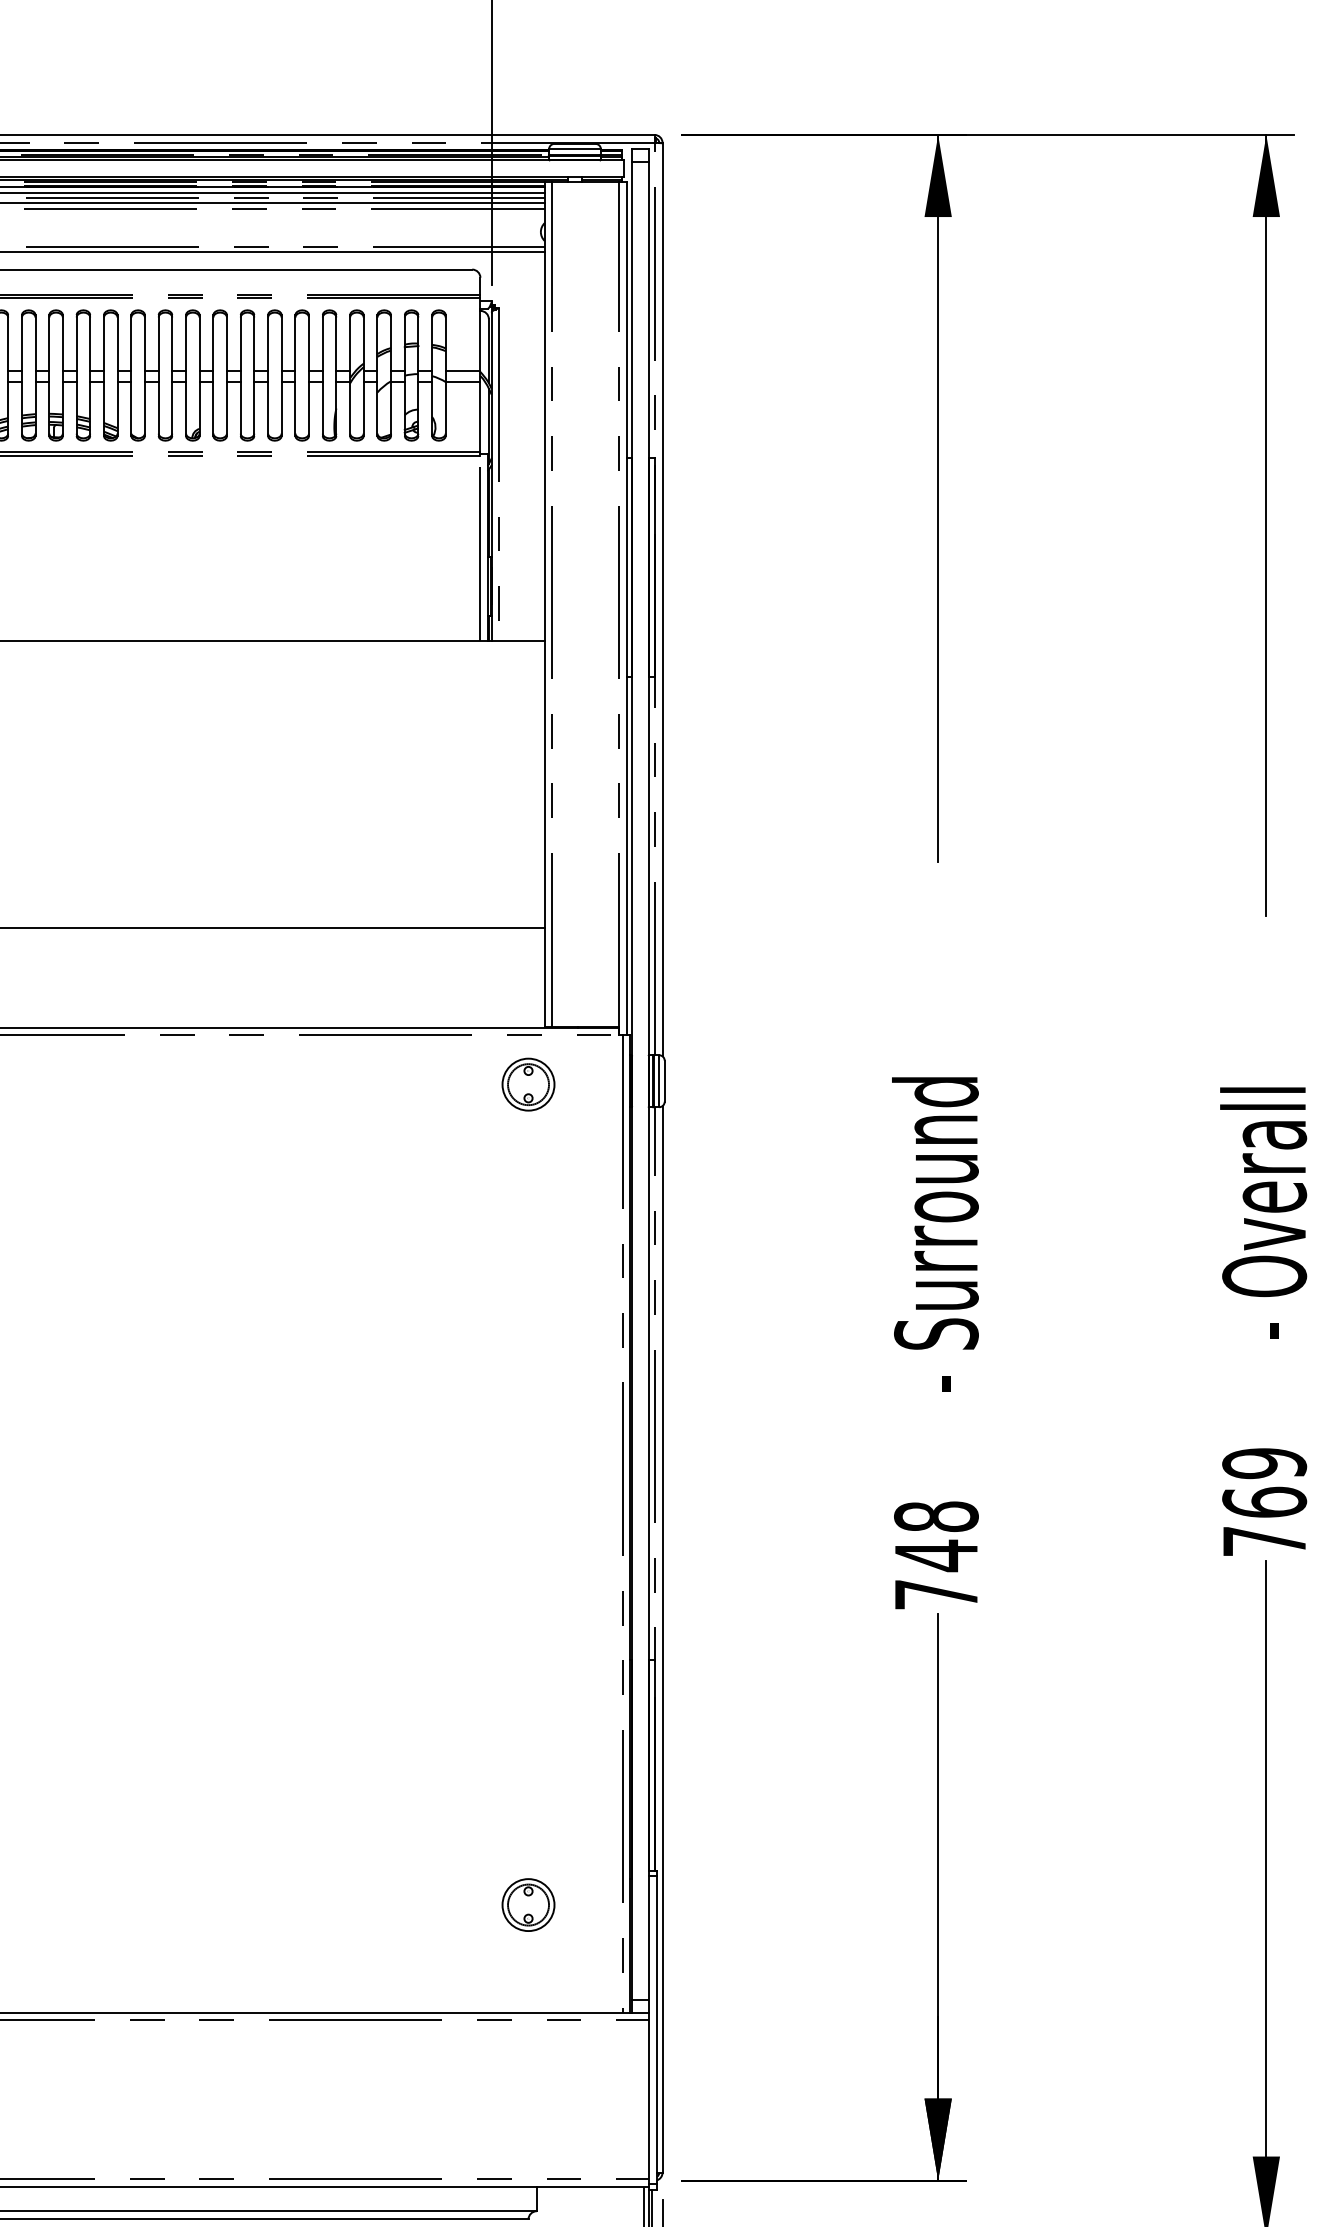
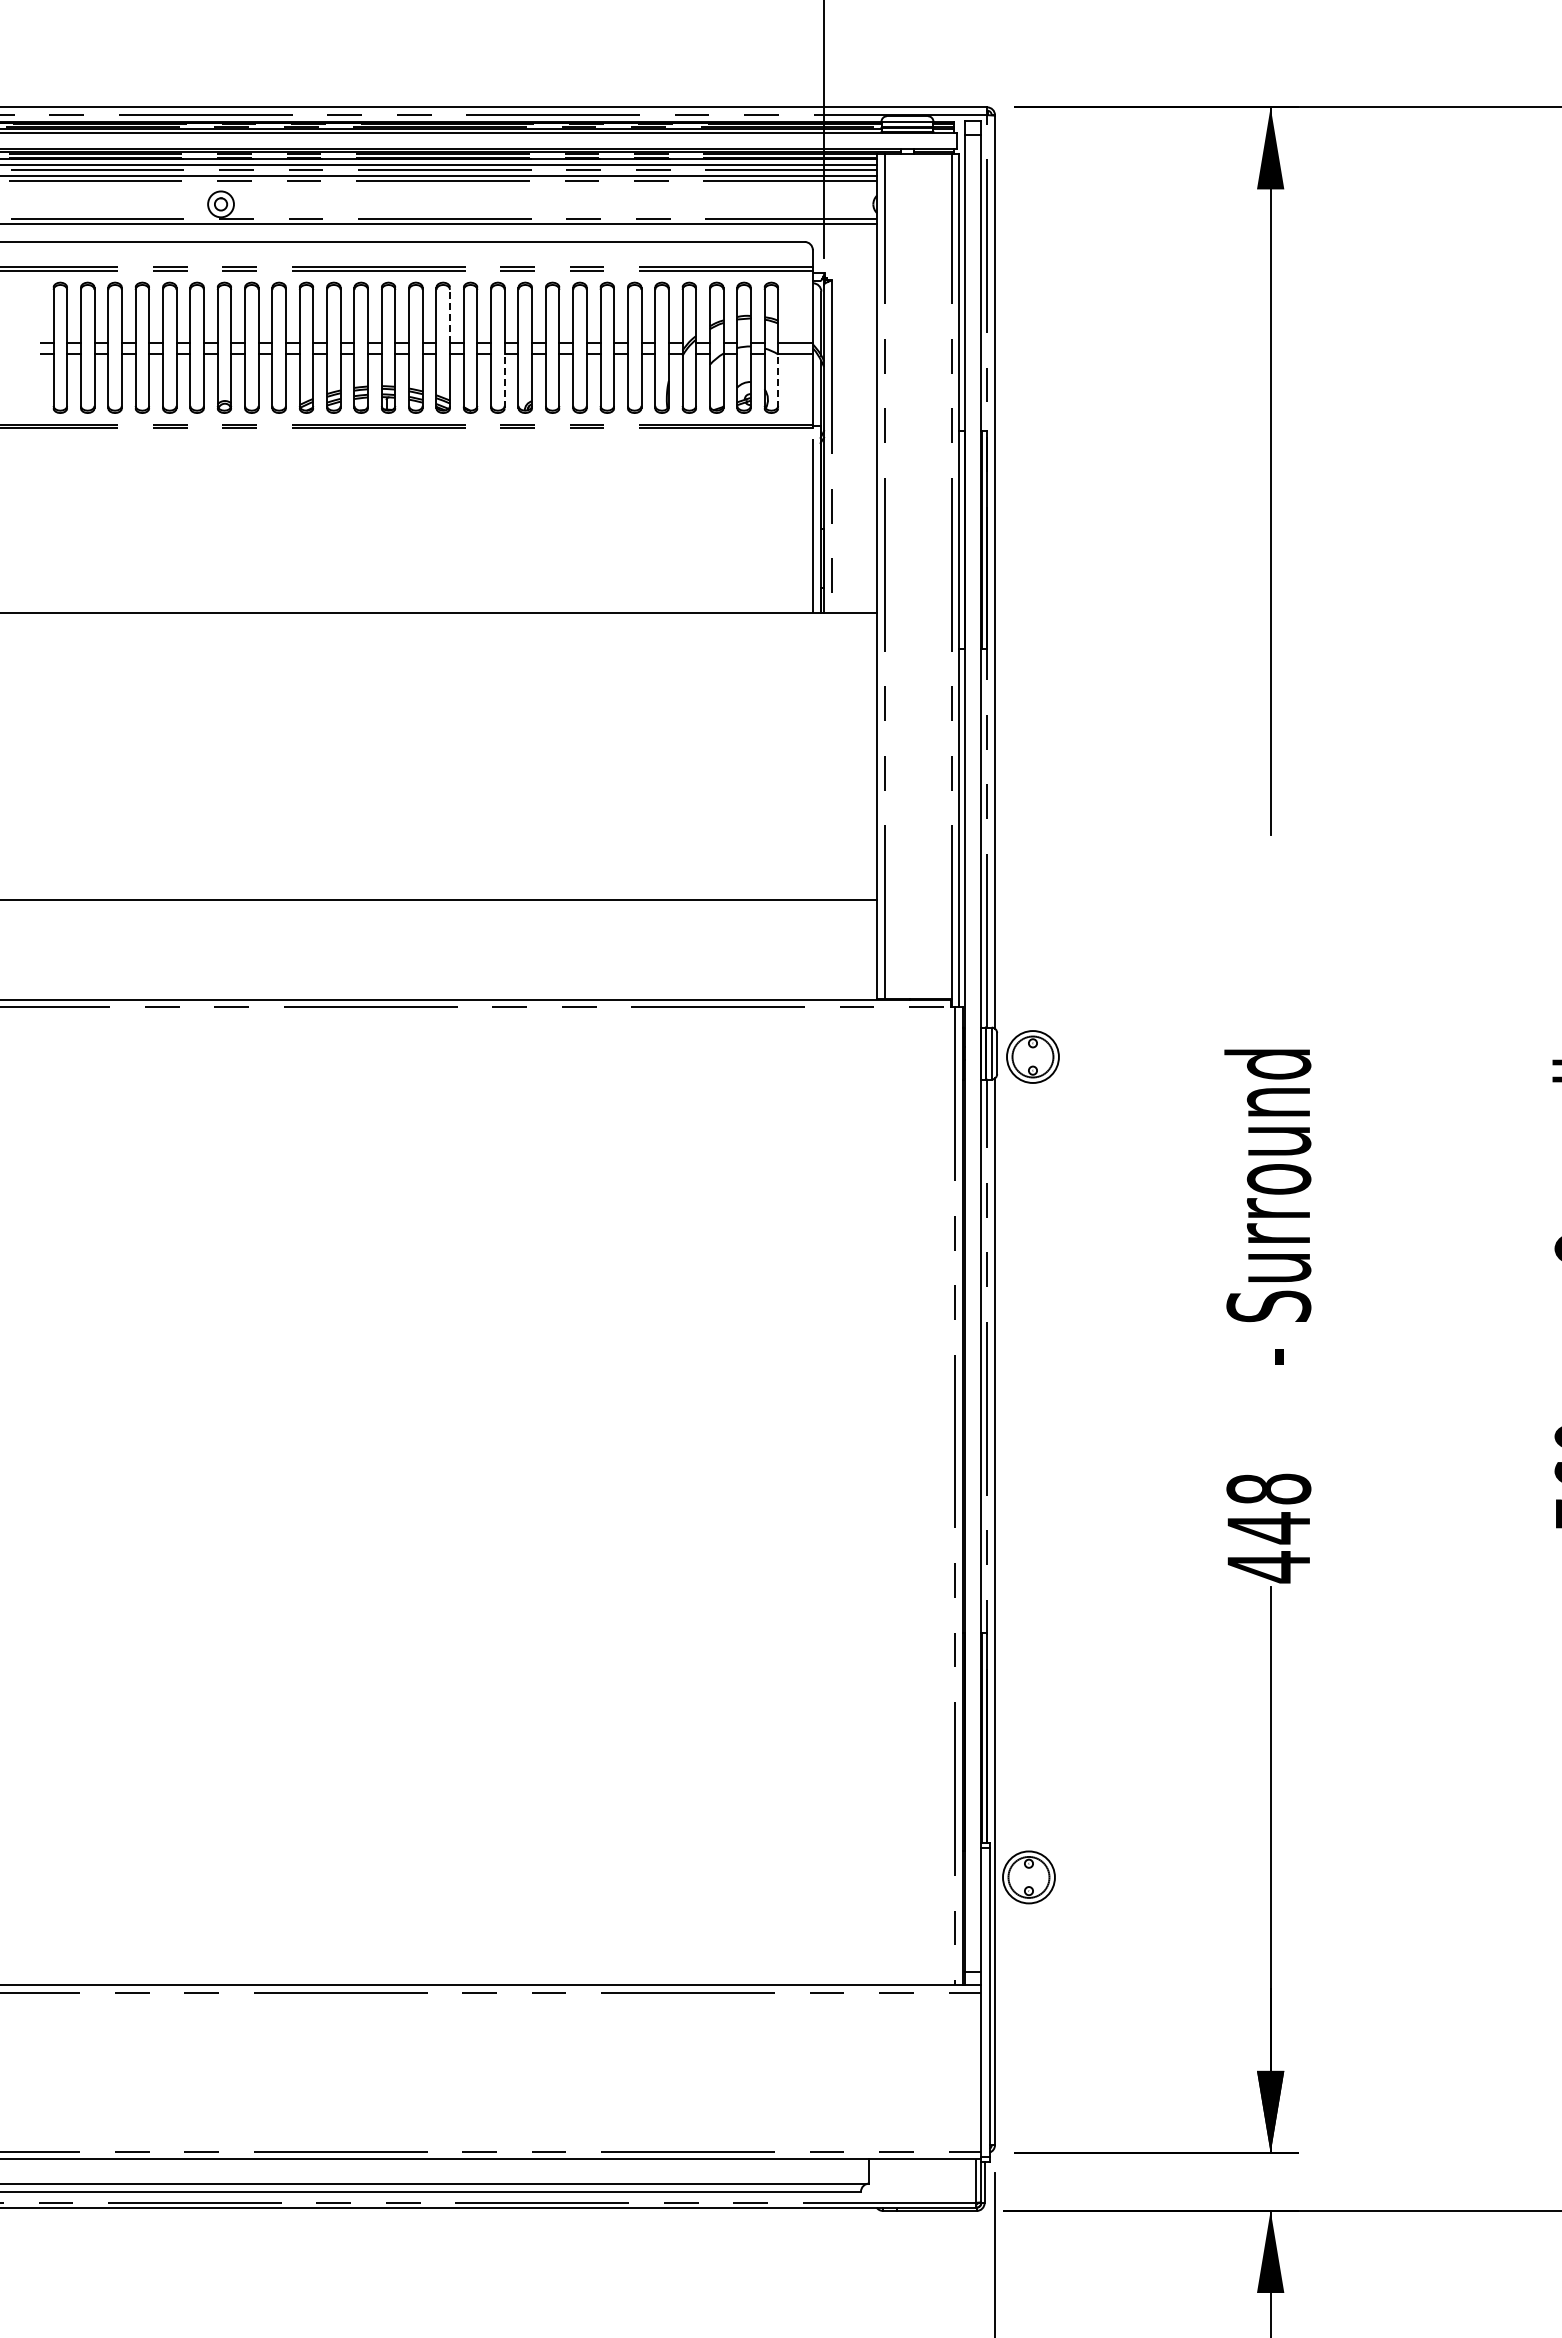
line: (118, 343) -> (450, 315), solid -> dashed
line: (172, 409) -> (504, 381), solid -> dashed
line: (446, 409) -> (778, 381), solid -> dashed
part: (528, 1084) -> (1032, 1056), moved
text: (936, 1595) -> (1268, 1567), 748 -> 448
part: (528, 1905) -> (1028, 1877), moved

